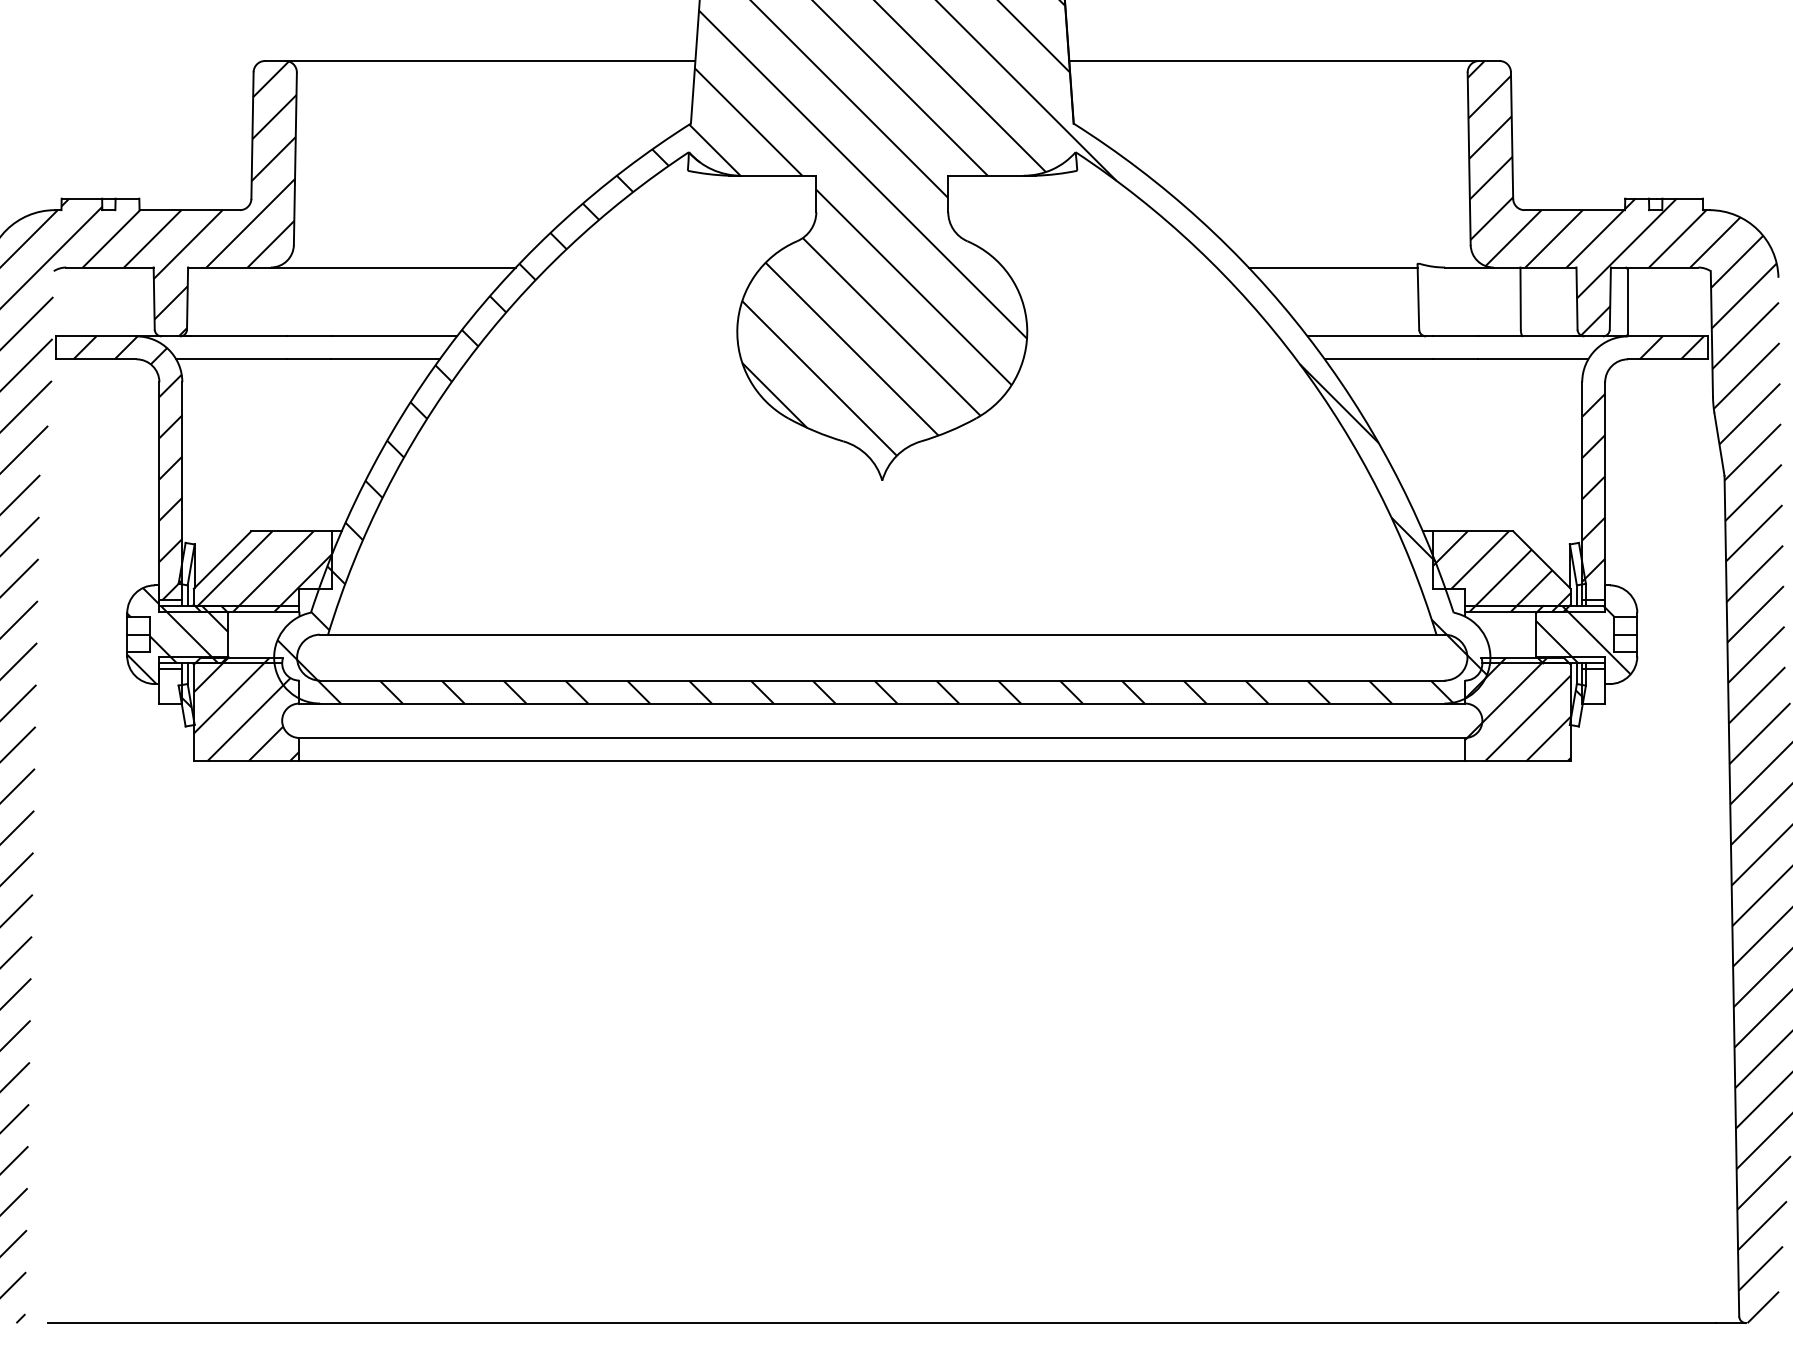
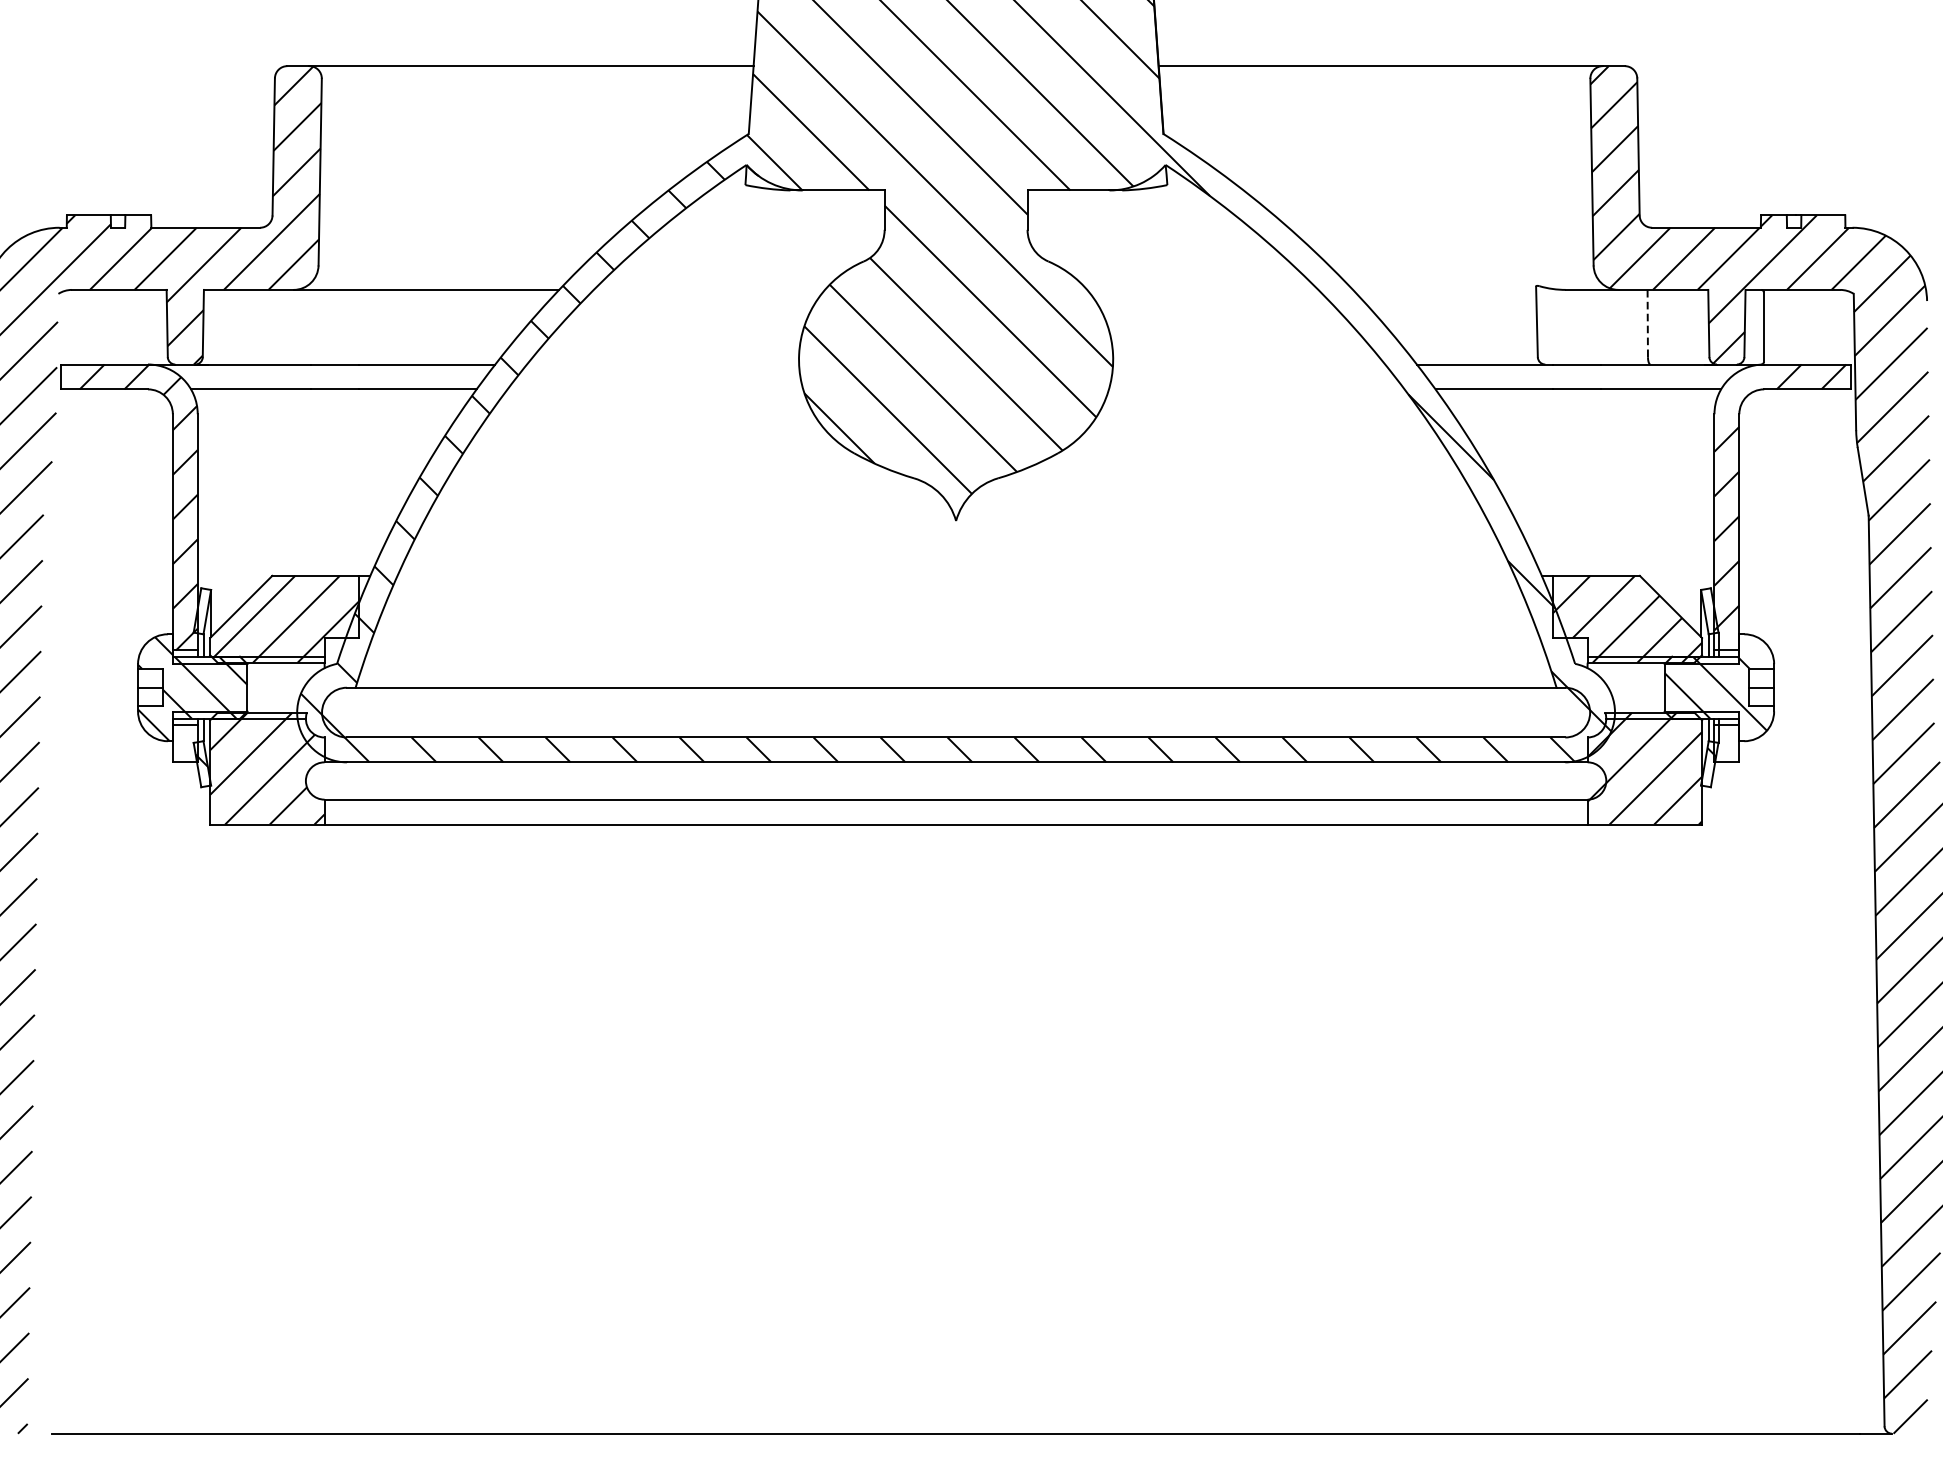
line: (1332, 267) -> (1443, 289), removed
line: (1520, 299) -> (1647, 324), solid -> dashed

